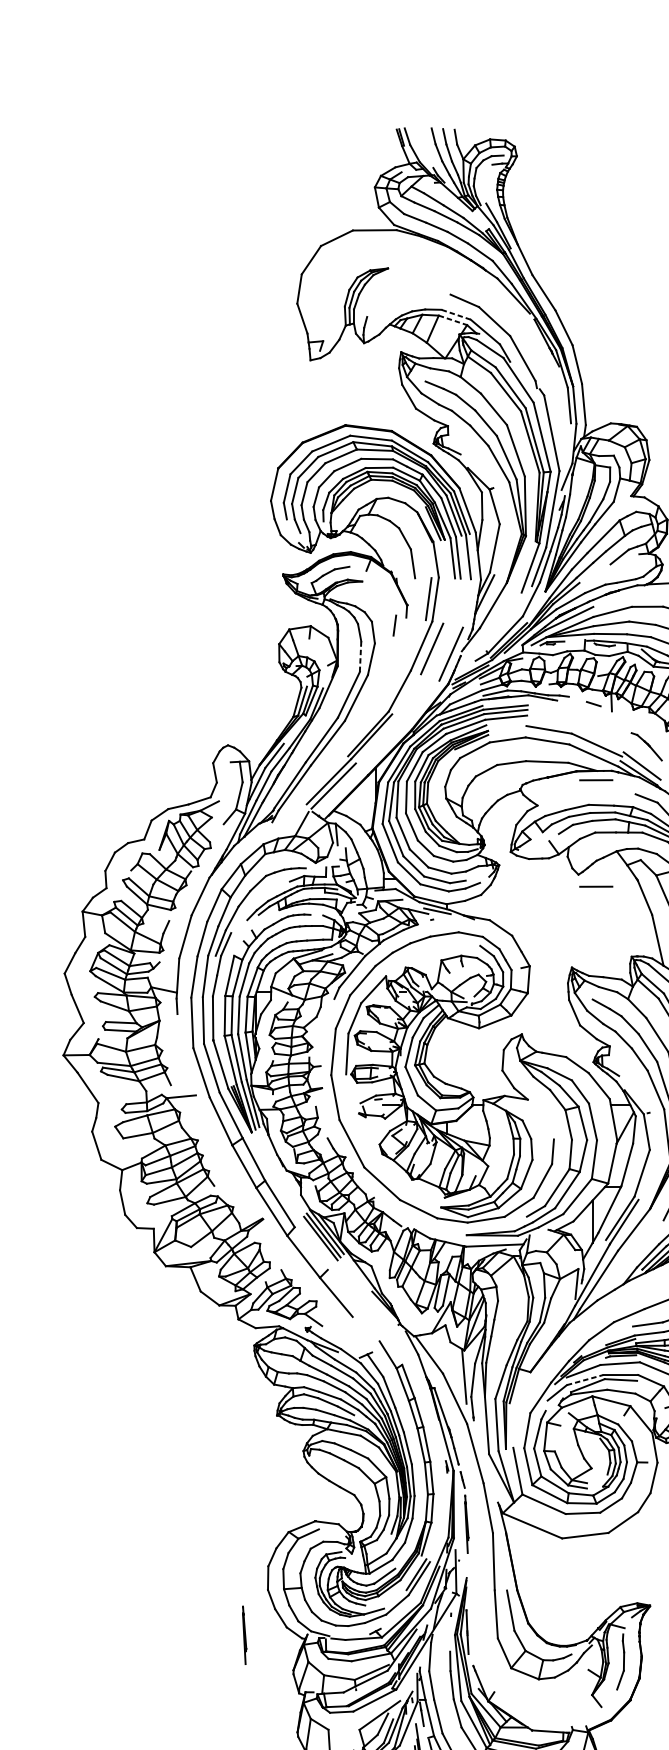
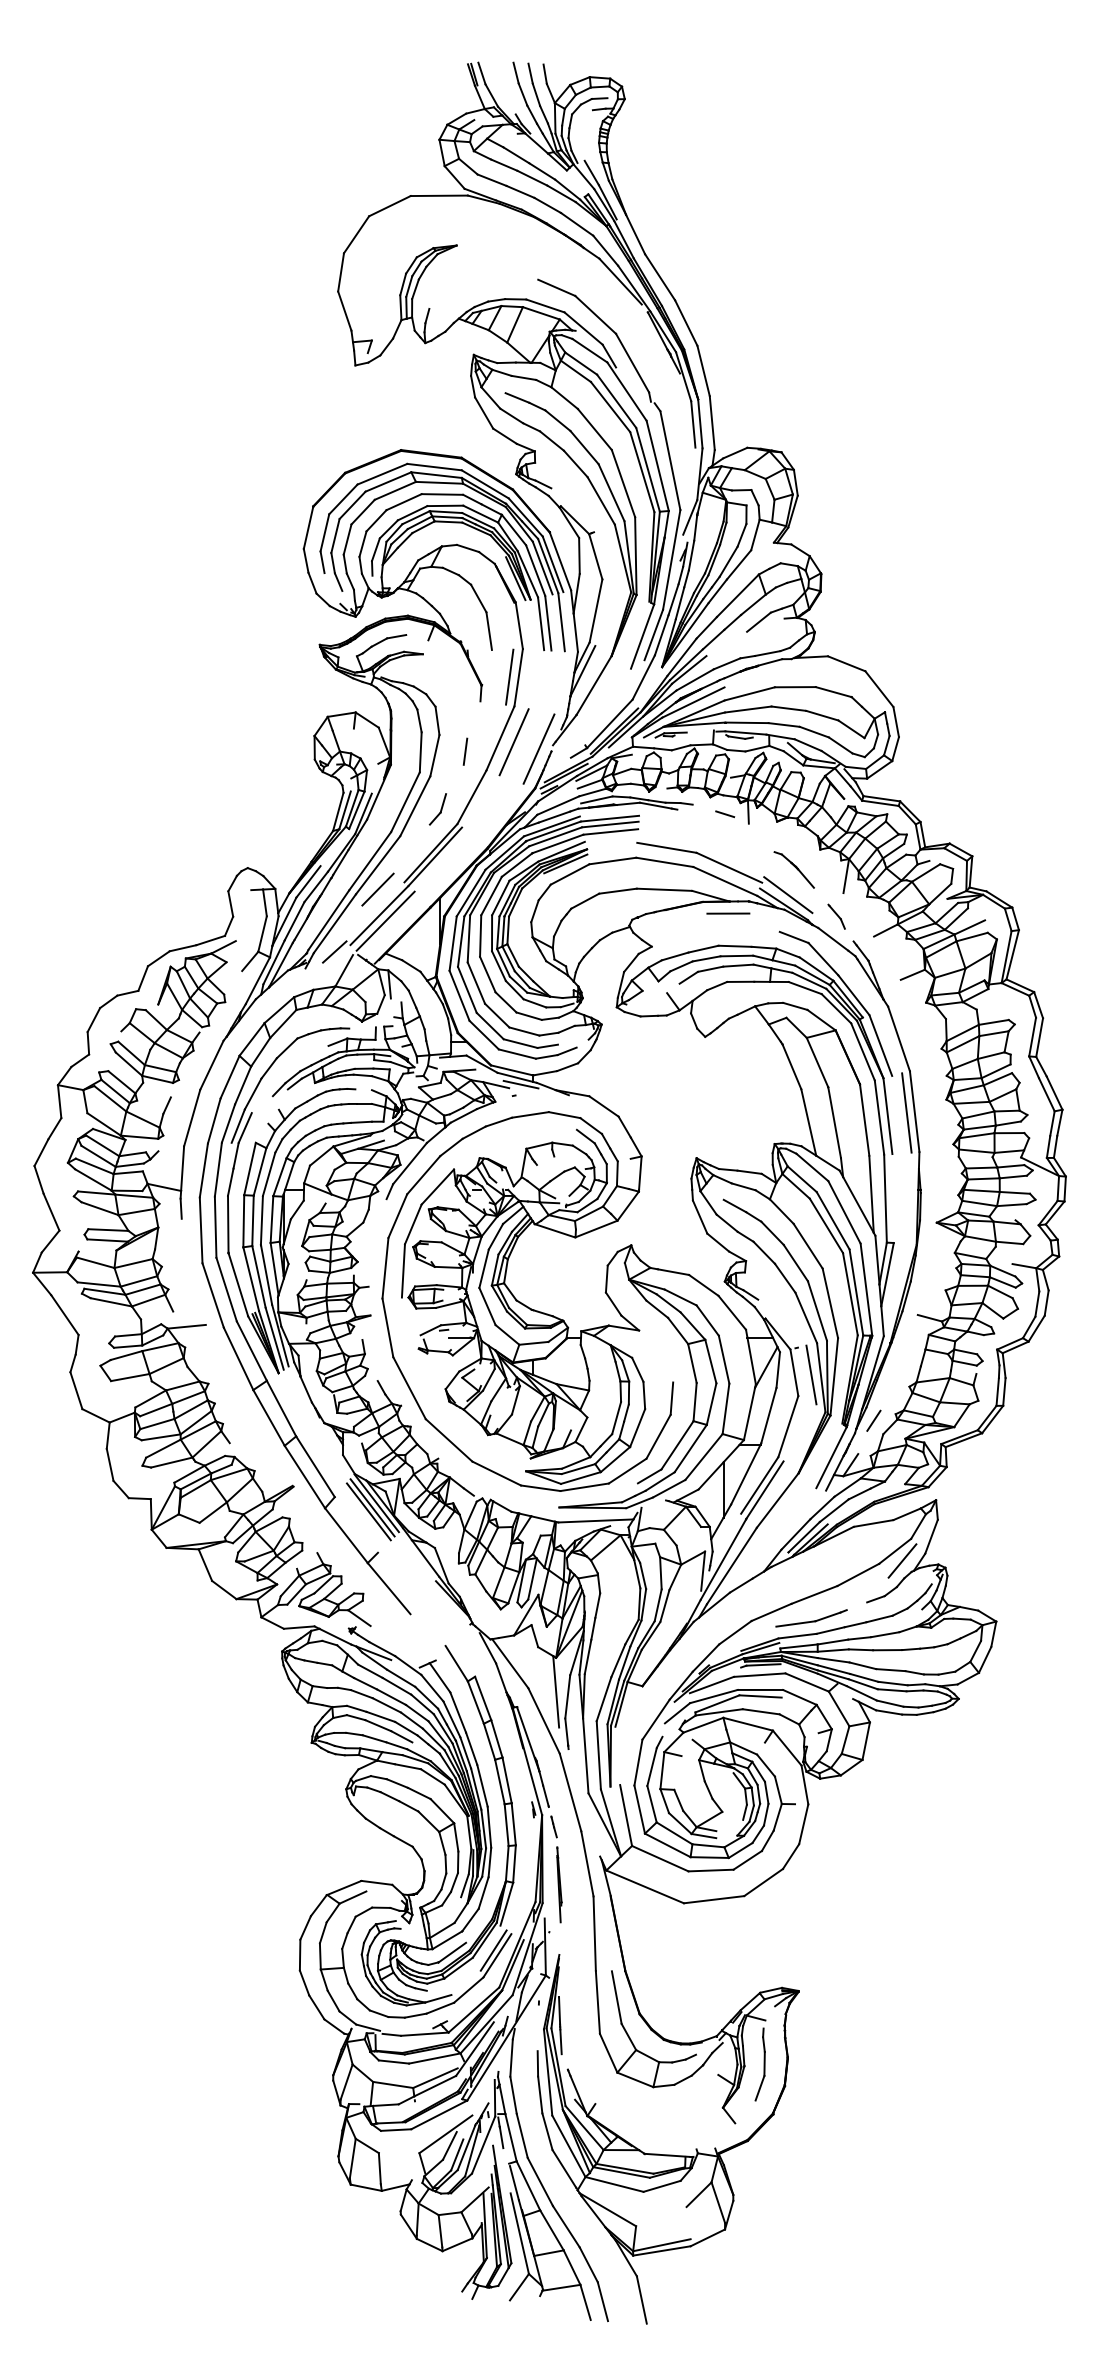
line: (455, 314) -> (544, 305), dashed -> solid
line: (453, 320) -> (541, 313), dashed -> solid
line: (394, 625) -> (465, 751), moved
line: (360, 656) -> (420, 752), dashed -> solid
part: (373, 700) -> (437, 809), added
line: (327, 761) -> (377, 889), added
line: (294, 809) -> (334, 951), added
line: (596, 886) -> (728, 1052), removed
line: (659, 1133) -> (811, 1374), added
line: (584, 1380) -> (713, 1696), dashed -> solid
line: (244, 1635) -> (269, 2029), removed

